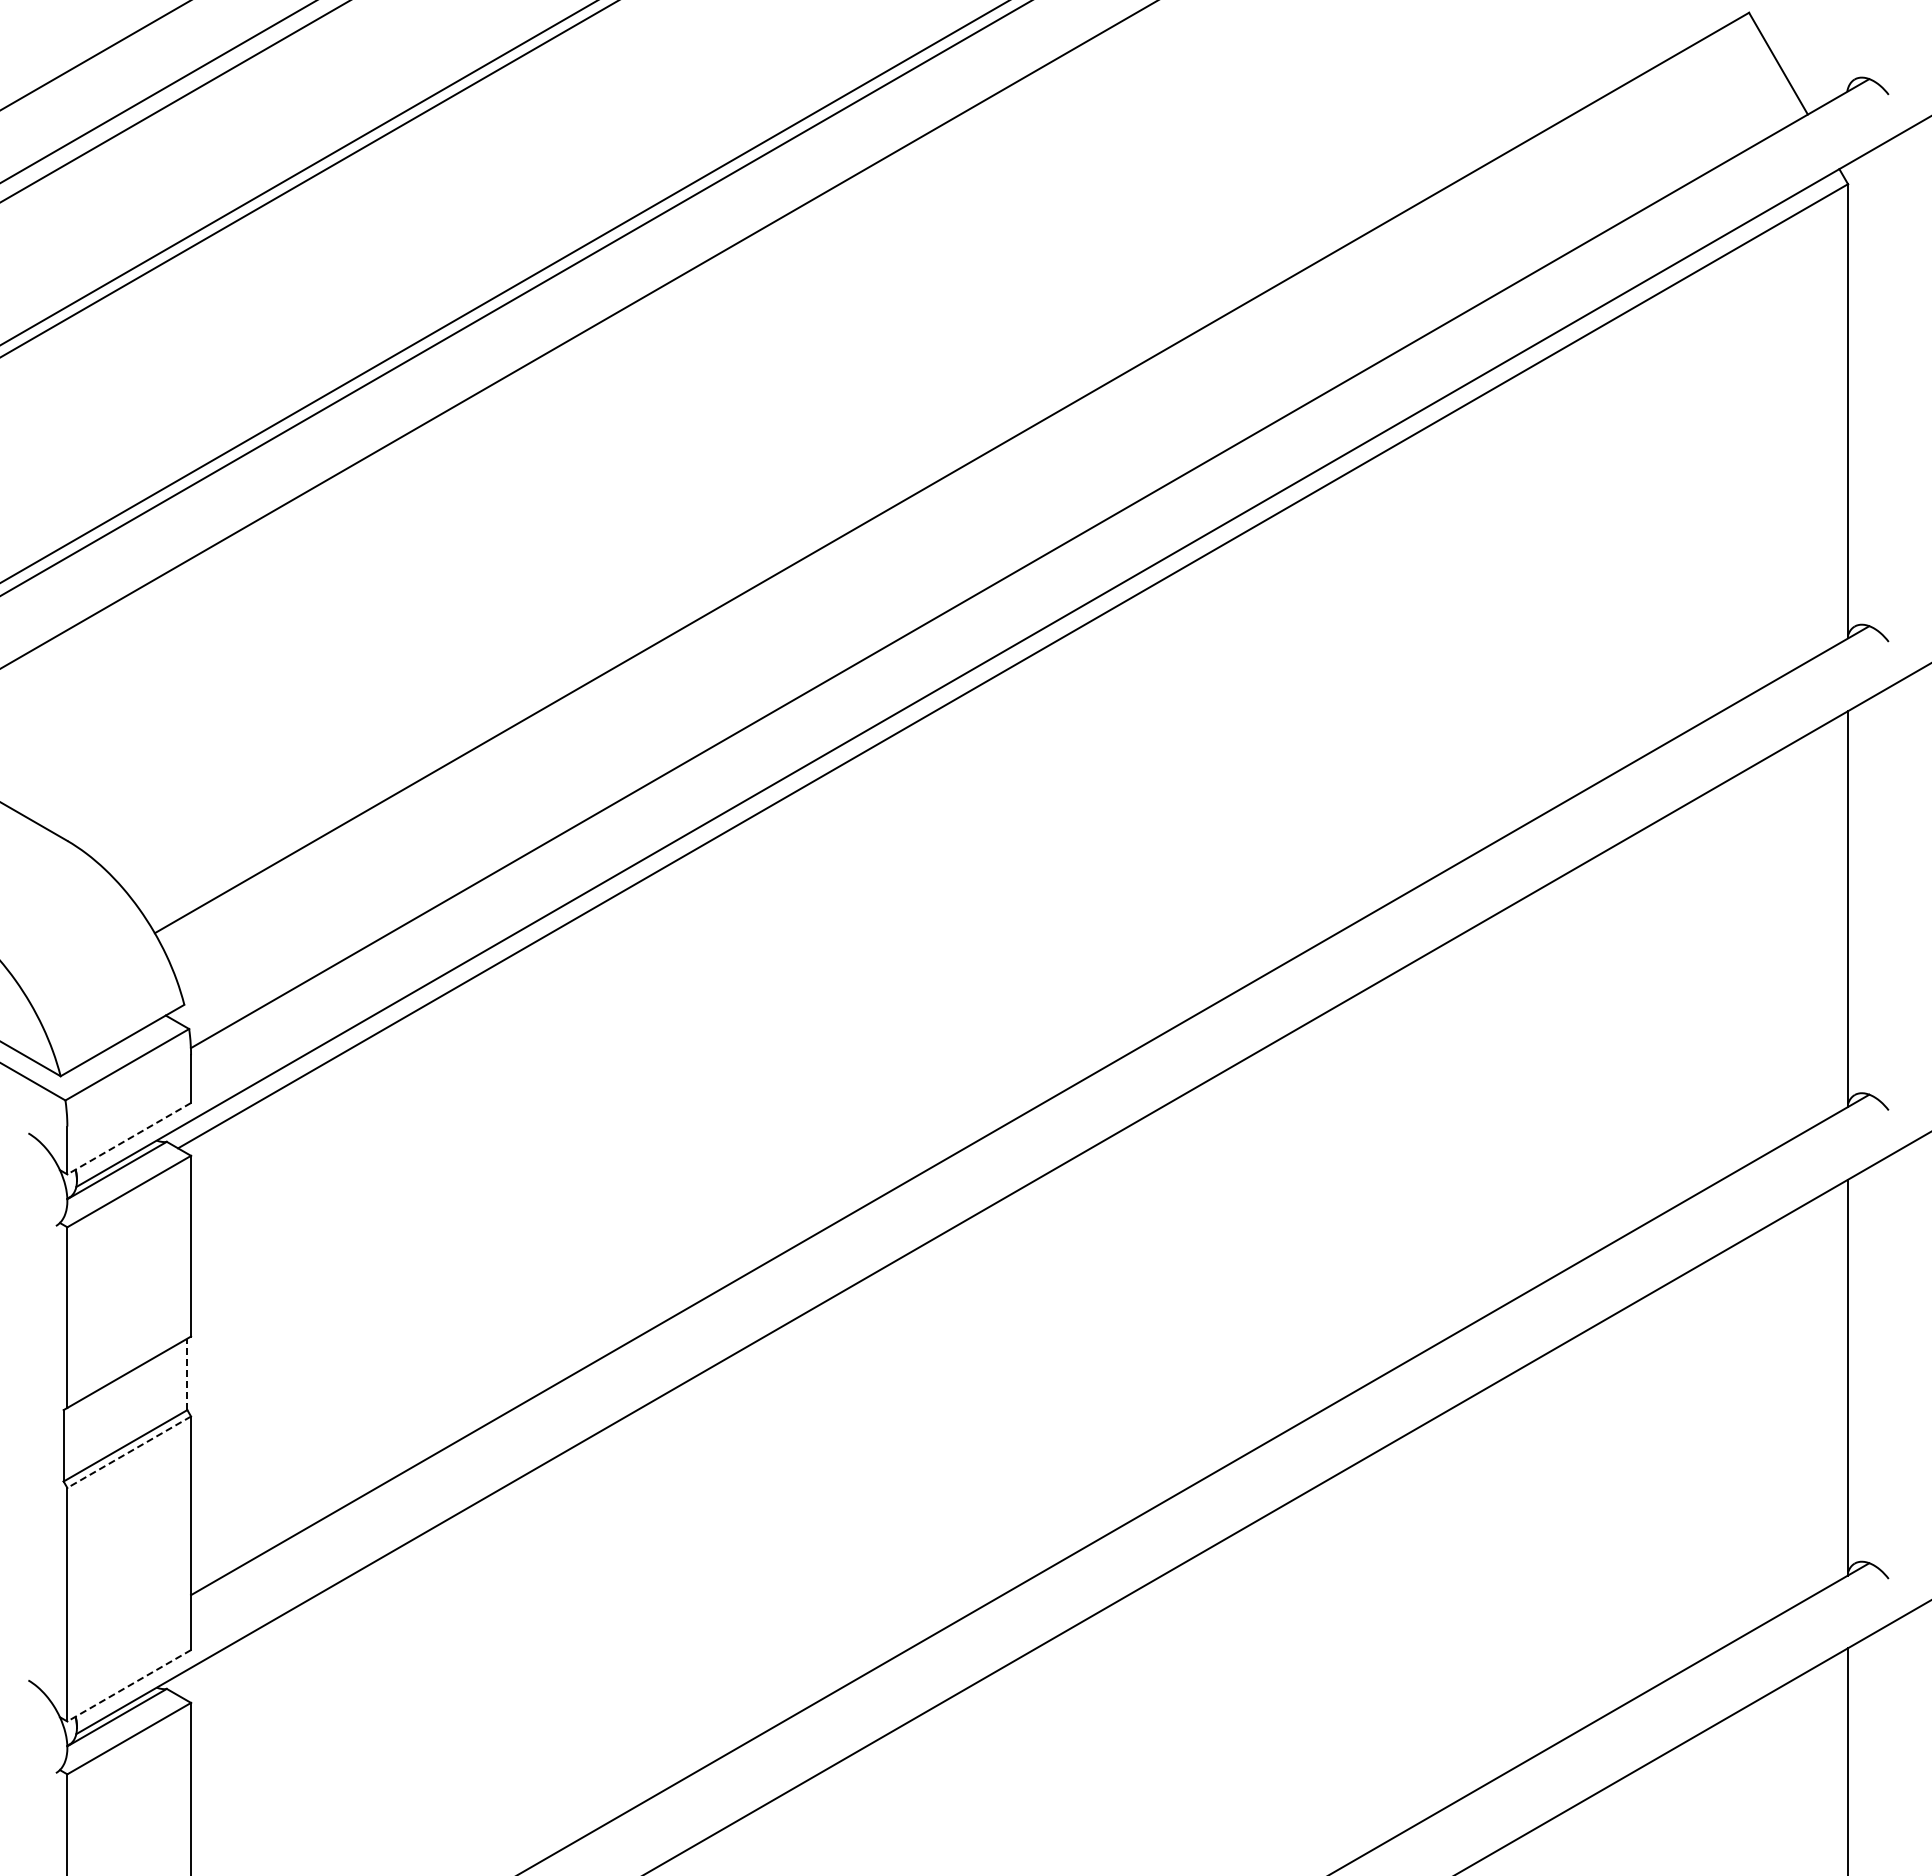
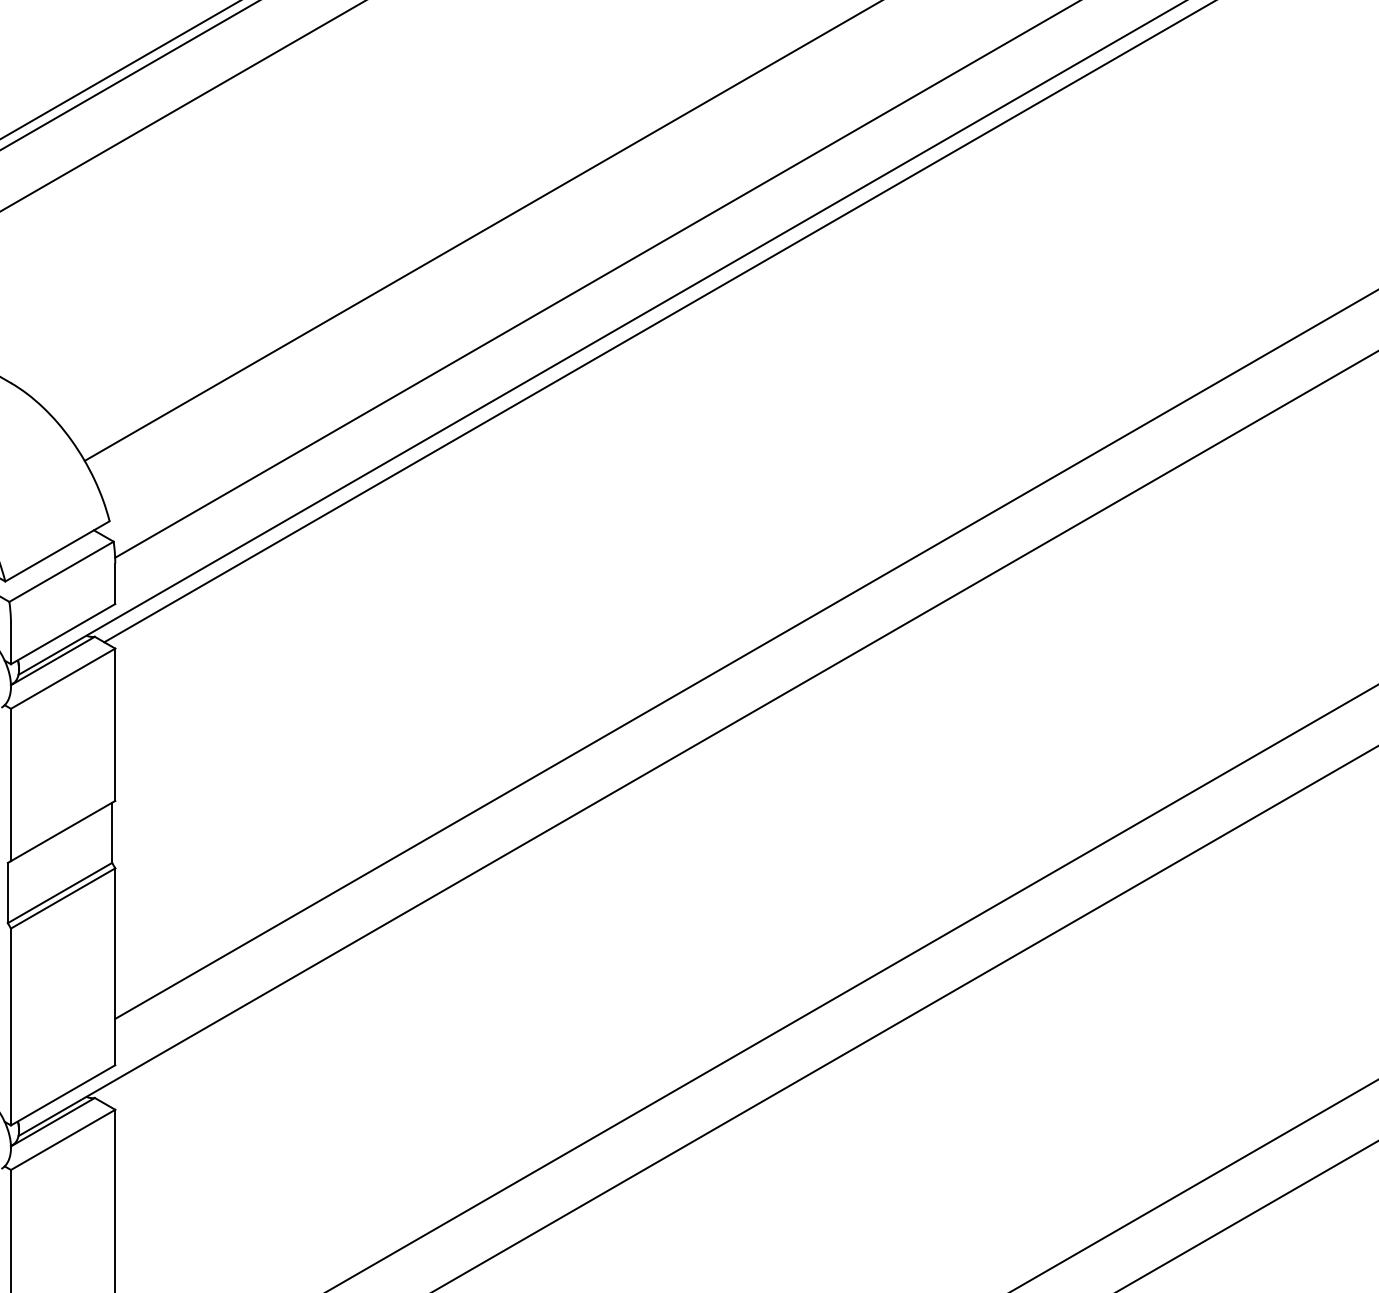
line: (128, 1138) -> (62, 633), dashed -> solid
line: (187, 1374) -> (112, 832), dashed -> solid
line: (128, 1452) -> (62, 898), dashed -> solid
line: (128, 1686) -> (62, 1095), dashed -> solid

